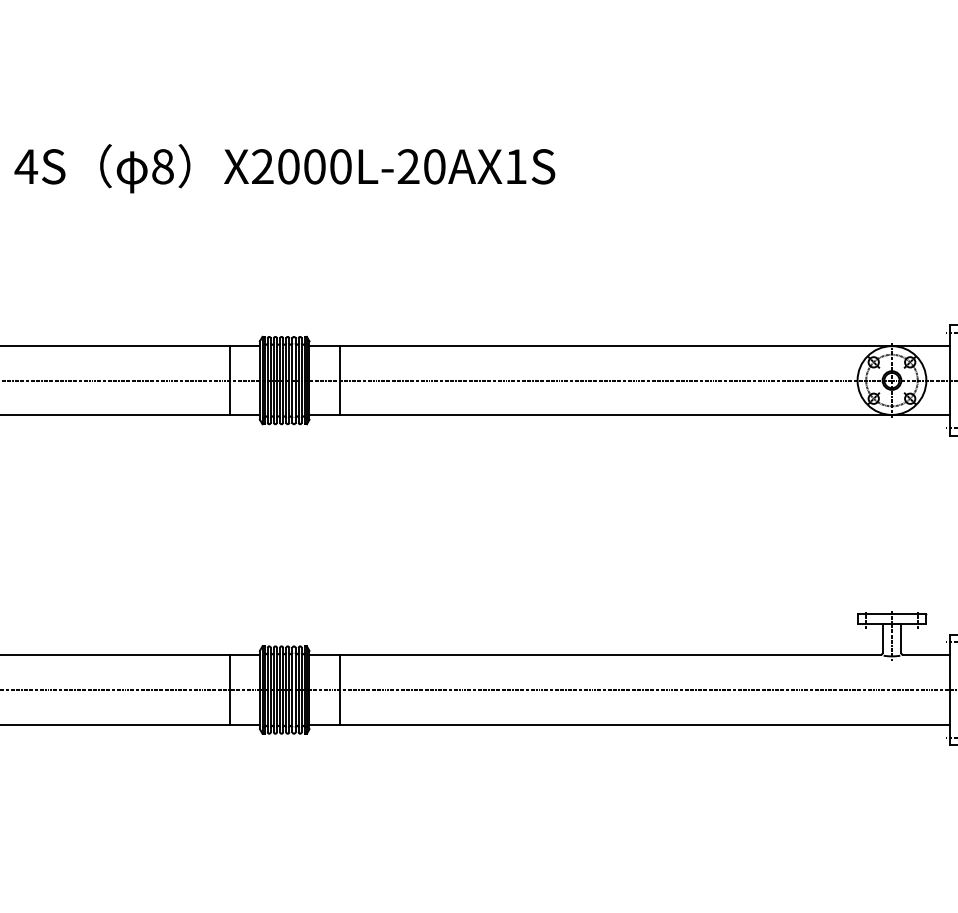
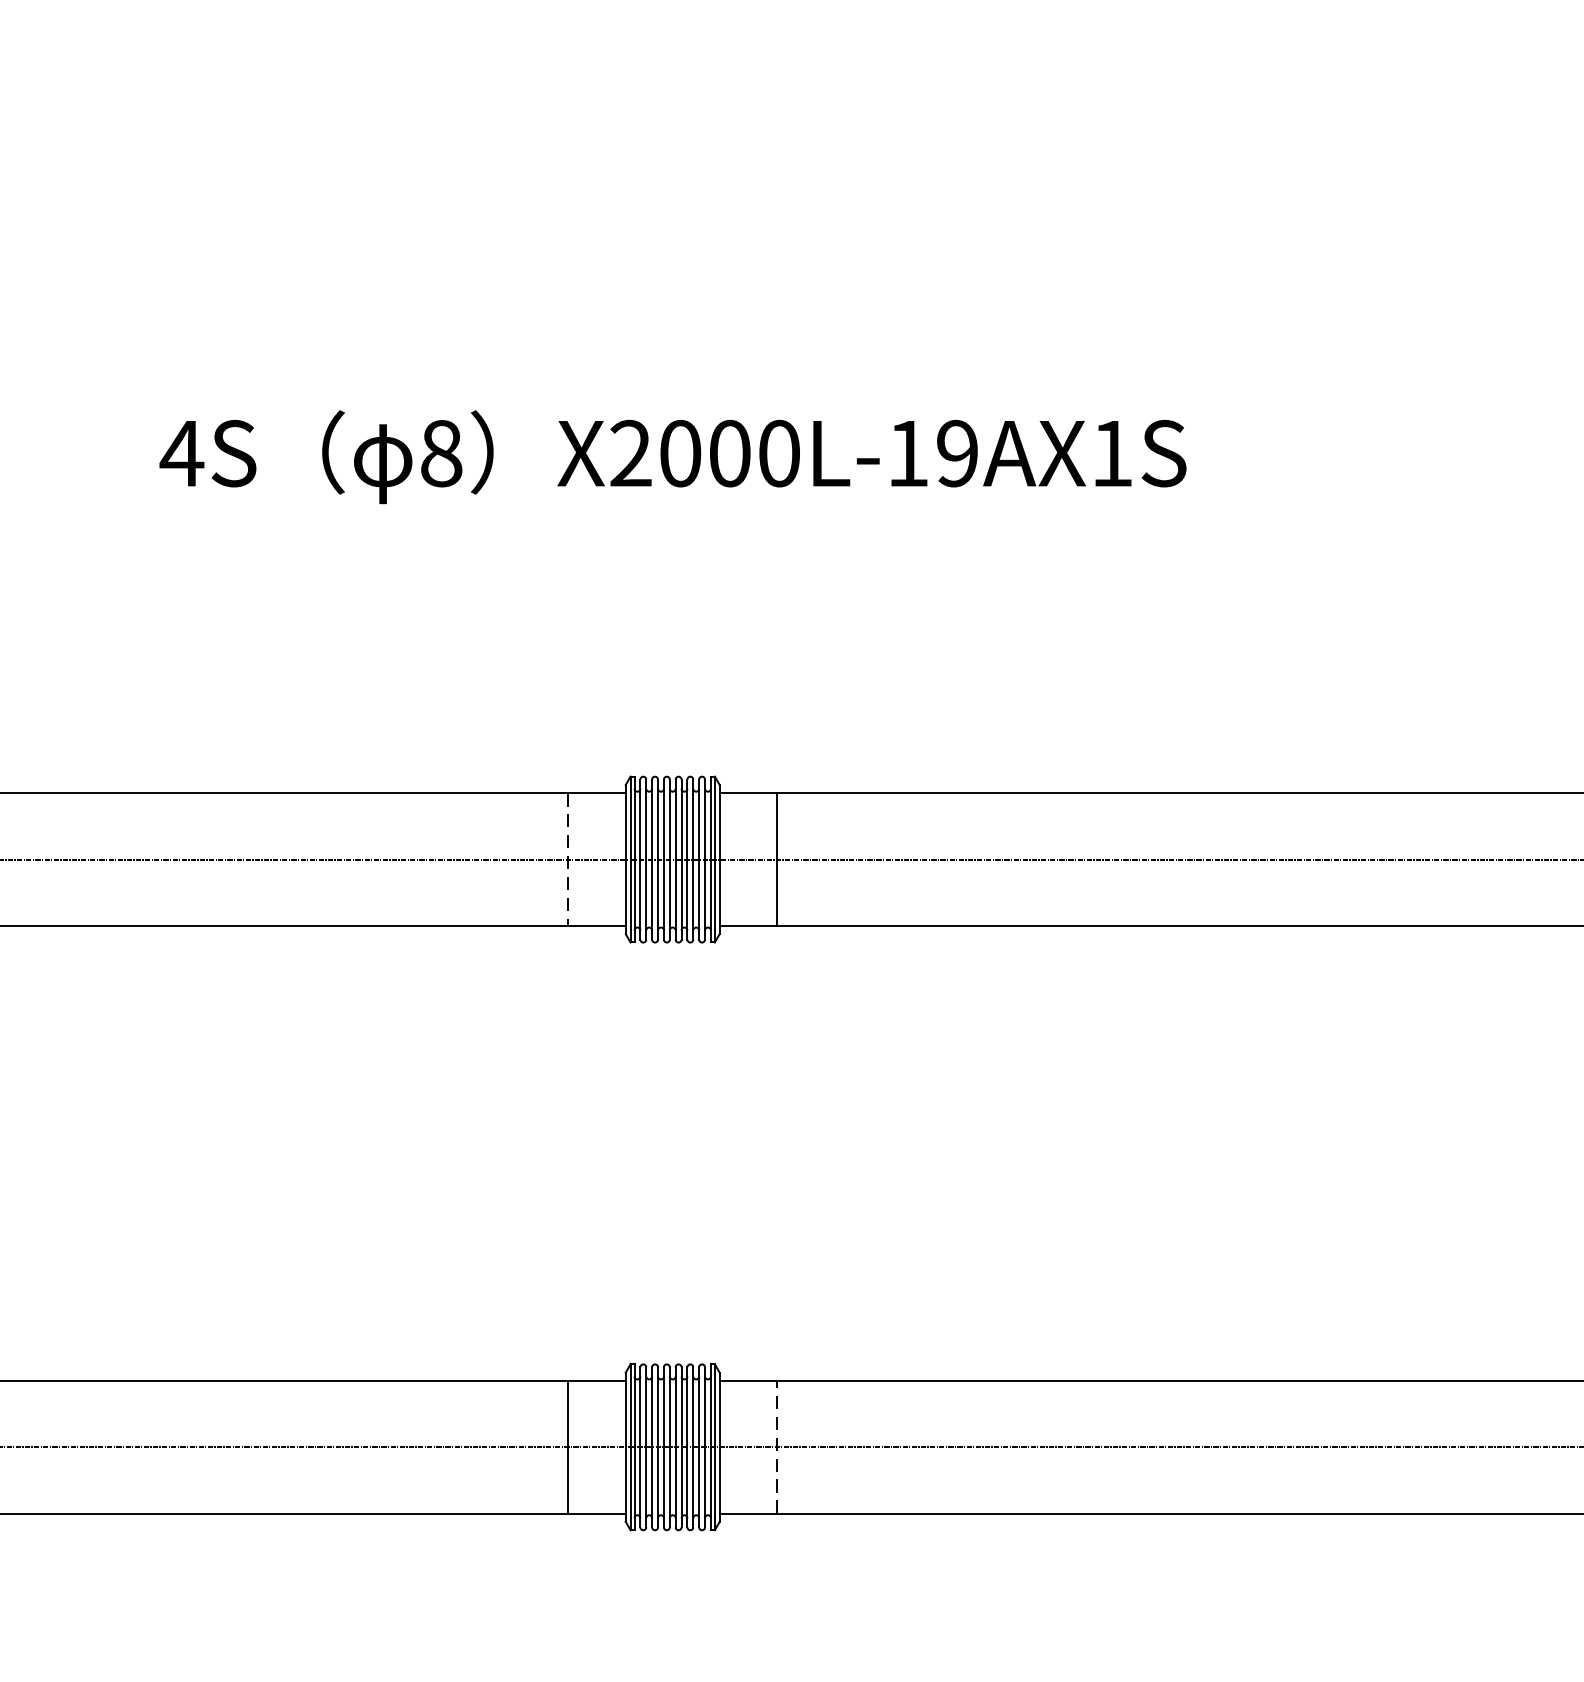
text: (421, 166) -> (932, 453), X2000L-20AX1S -> X2000L-19AX1S
line: (229, 380) -> (567, 859), solid -> dashed
line: (339, 690) -> (776, 1448), solid -> dashed

